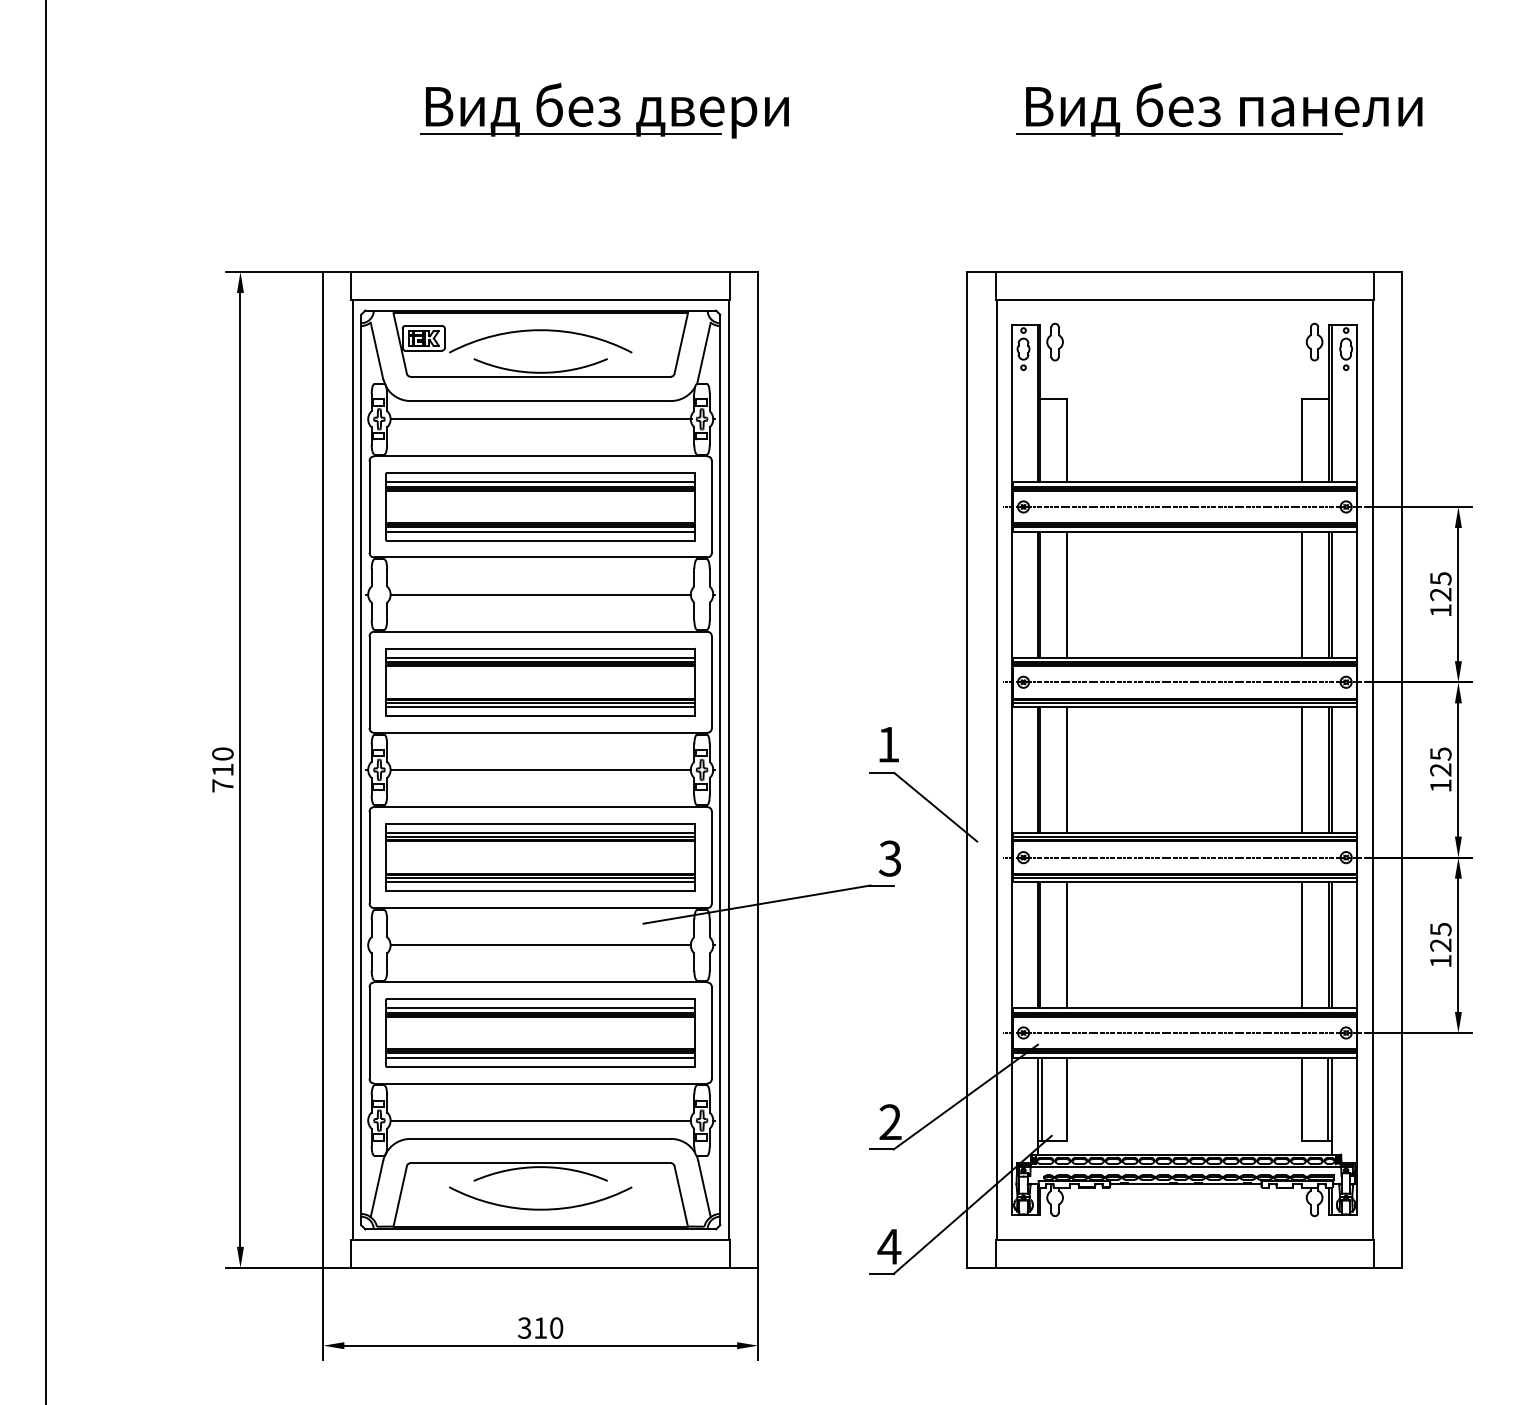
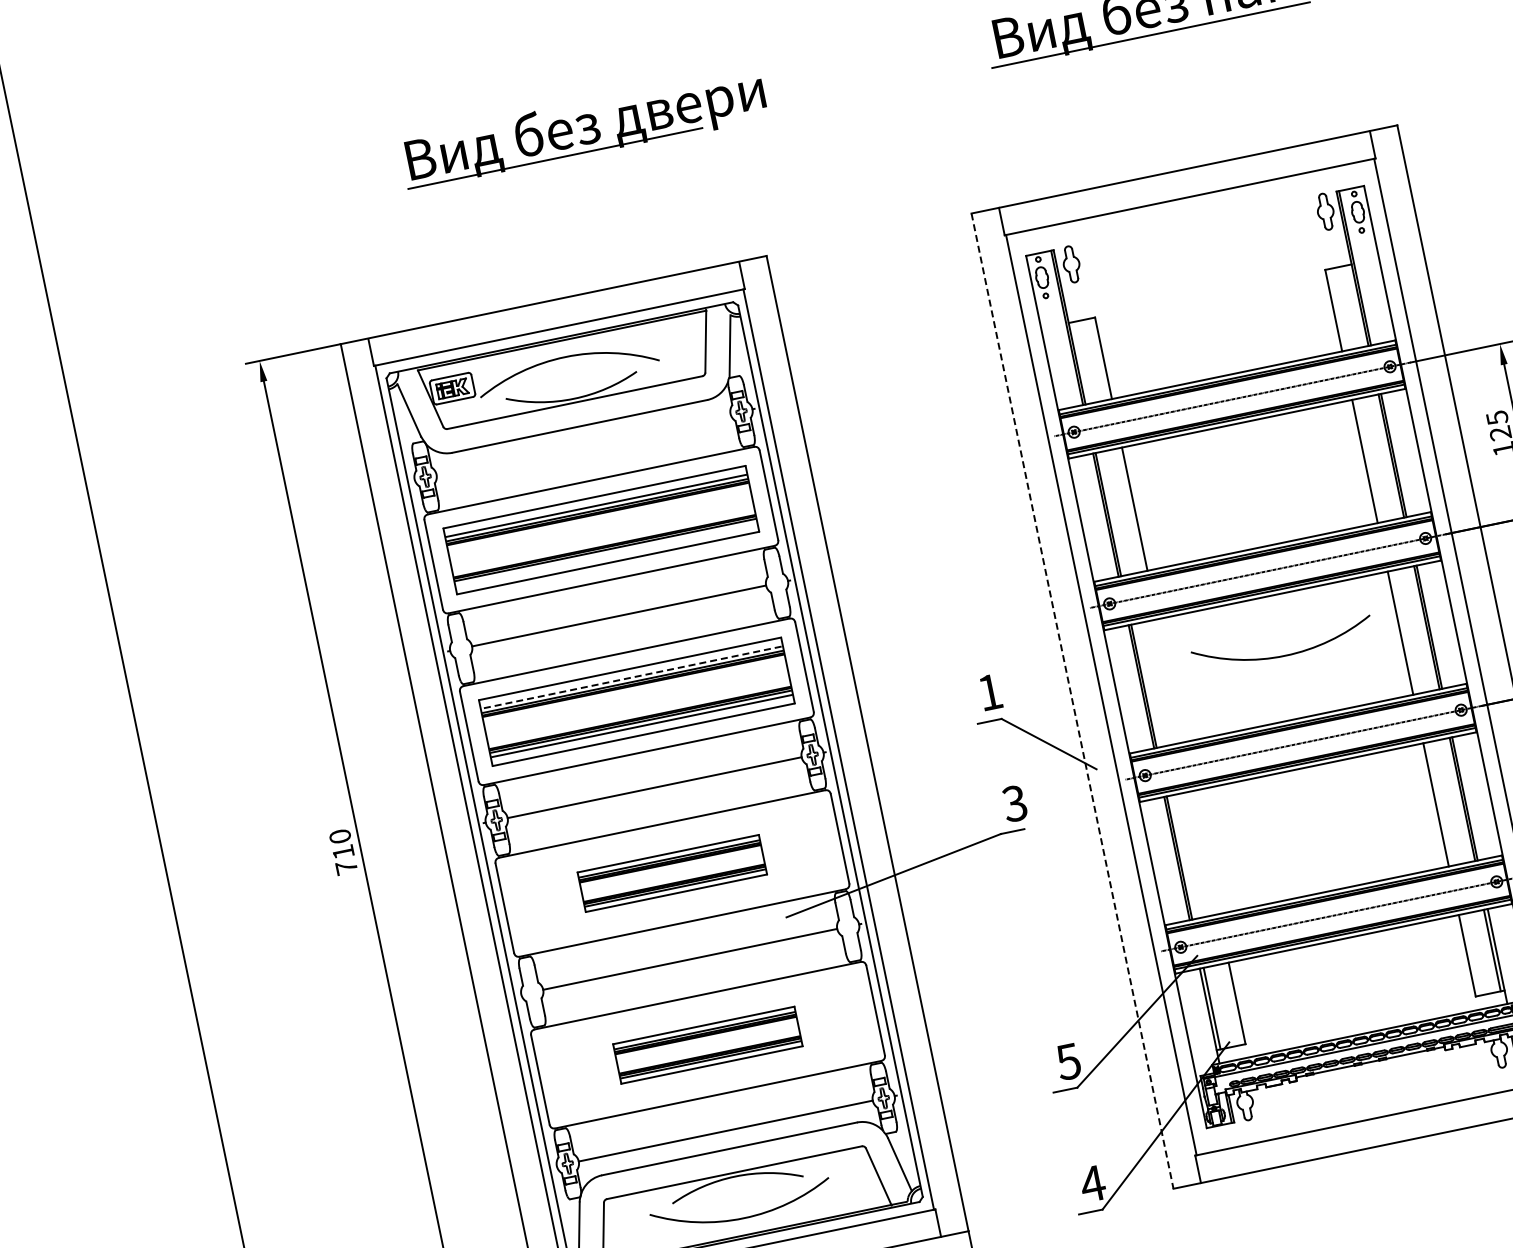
line: (540, 419) -> (583, 444), removed
line: (540, 531) -> (606, 554), removed
line: (540, 657) -> (631, 677), solid -> dashed
arc: (1184, 767) -> (1284, 654), added
line: (967, 769) -> (1072, 700), solid -> dashed
line: (1067, 769) -> (1170, 680), removed
part: (540, 857) -> (672, 873), size x0.6
line: (1067, 945) -> (1206, 852), removed
part: (540, 1032) -> (707, 1044), size x0.6
text: (890, 1122) -> (1068, 1061), 2 -> 5

